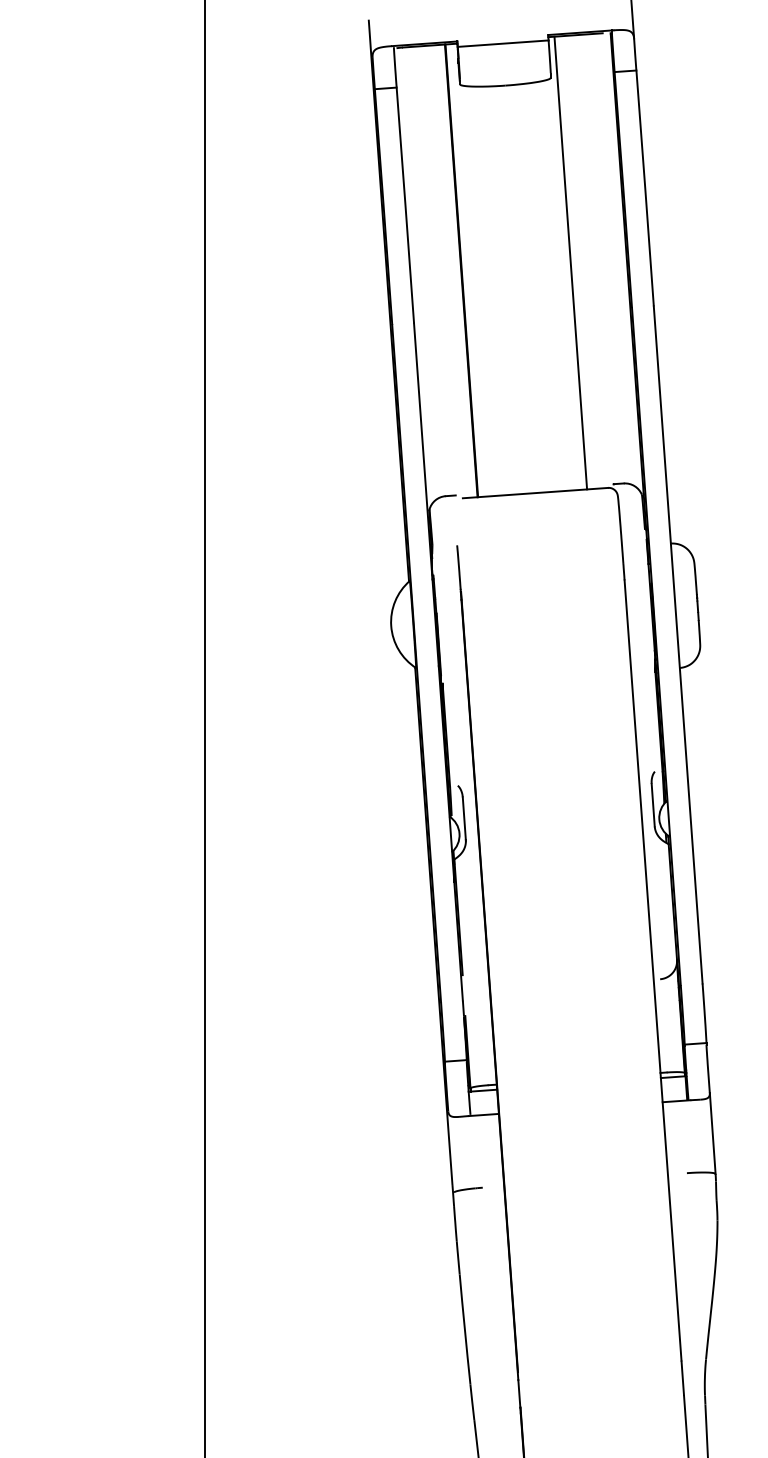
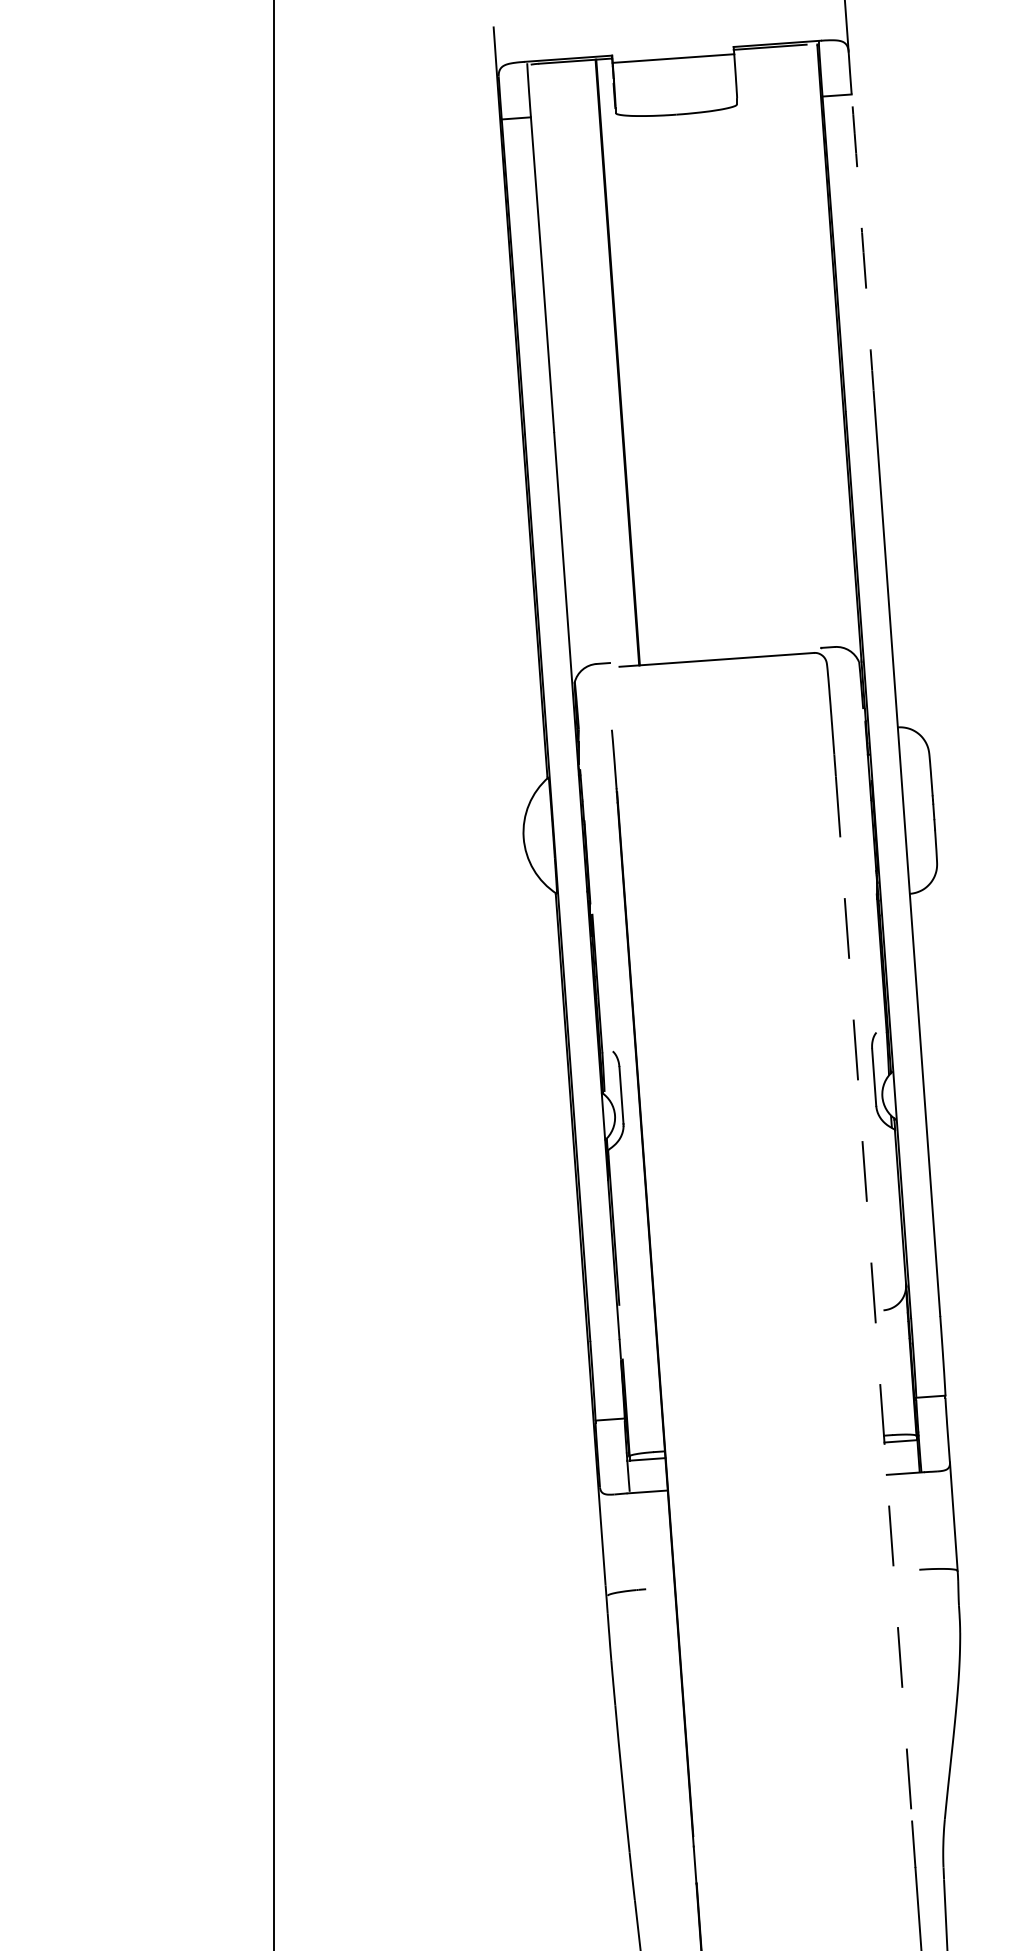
arc: (645, 188) -> (863, 252), solid -> dashed
line: (570, 262) -> (763, 351), removed
line: (653, 971) -> (874, 1299), solid -> dashed

